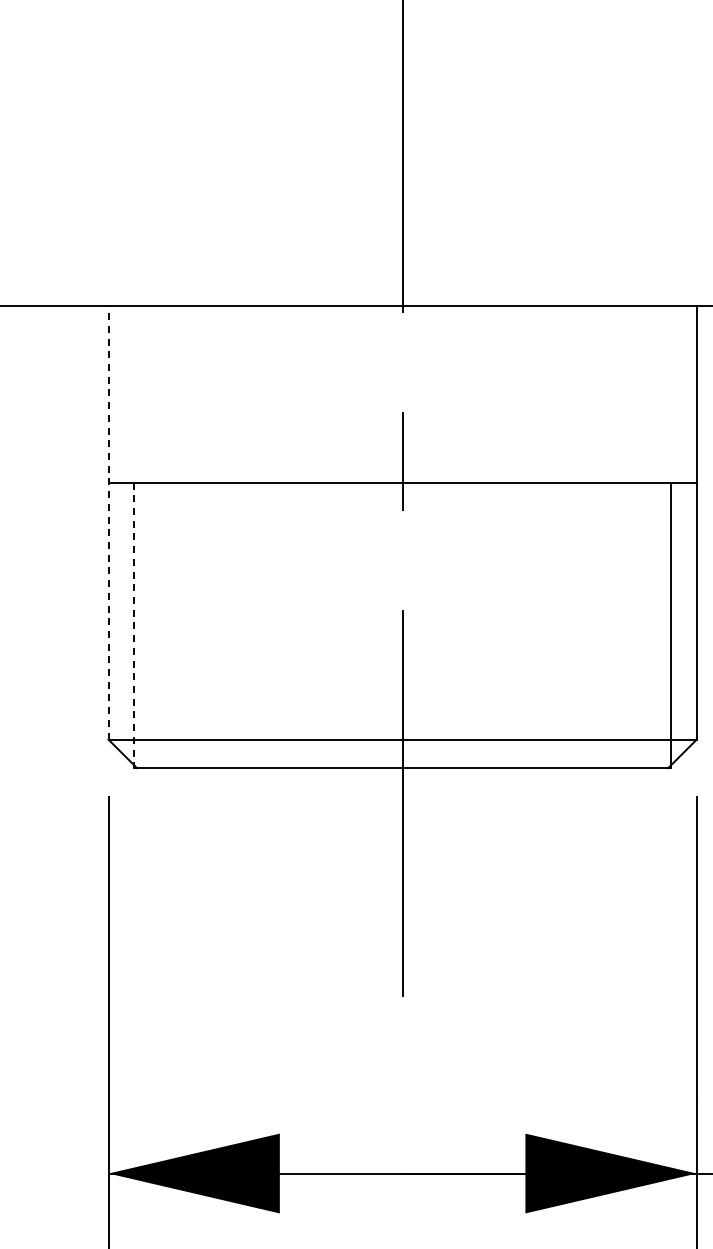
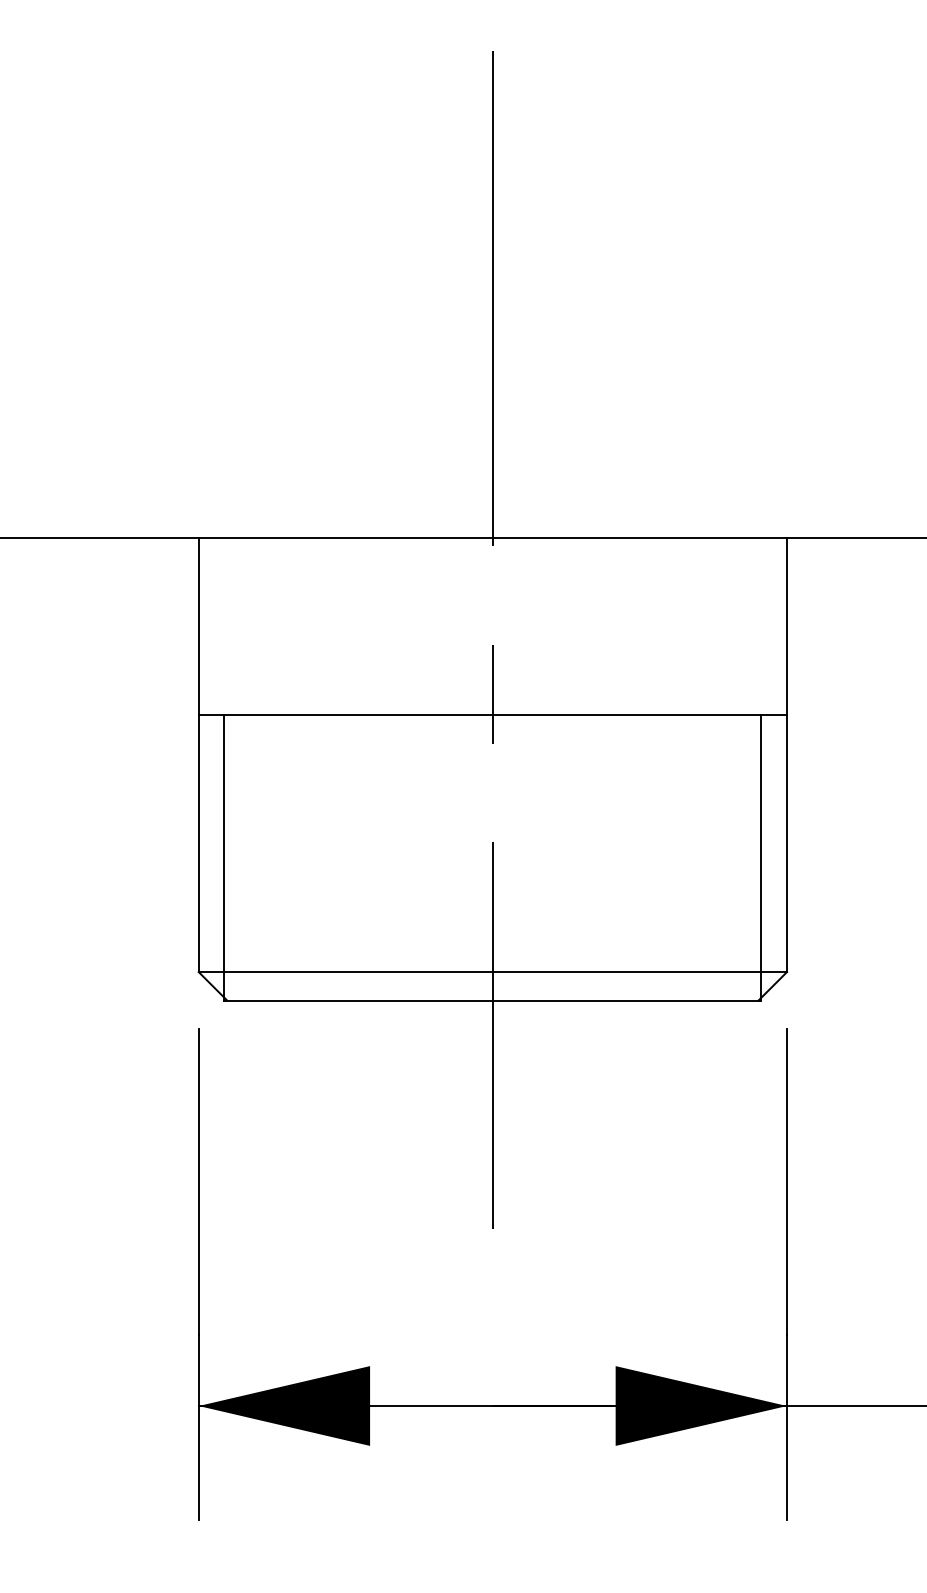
line: (108, 522) -> (198, 754), dashed -> solid
line: (134, 625) -> (224, 857), dashed -> solid

